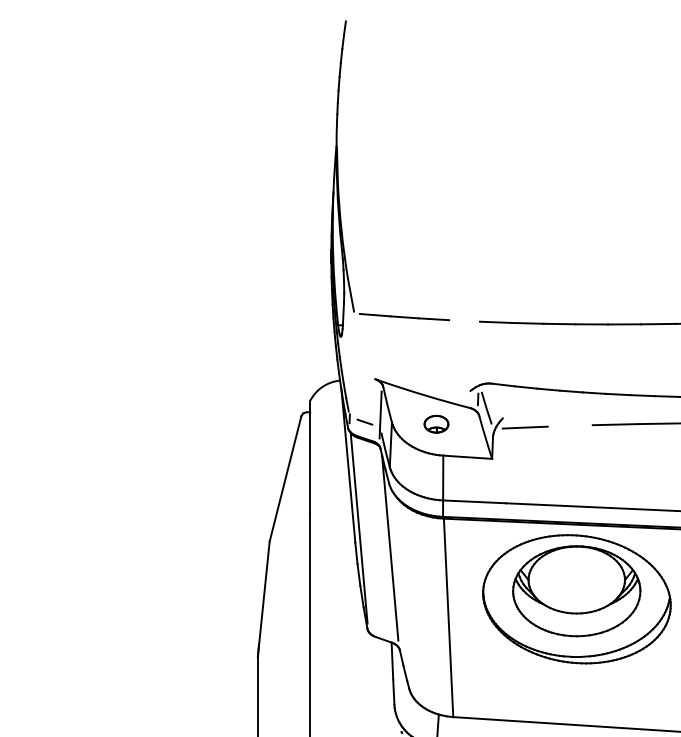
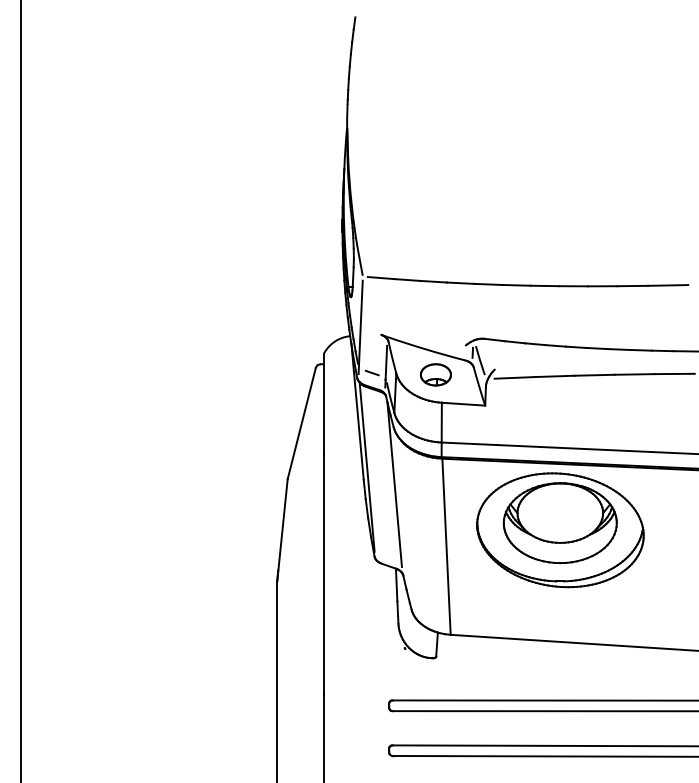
line: (464, 320) -> (460, 282), added
line: (351, 366) -> (360, 323), added
part: (436, 423) -> (435, 374), size x1.43
line: (570, 426) -> (554, 376), added

